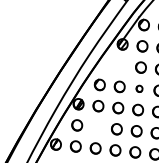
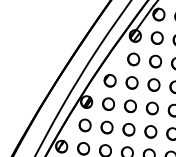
part: (121, 65) -> (134, 59), added
part: (139, 88) -> (153, 84), size x1.67
part: (96, 127) -> (106, 127), added

